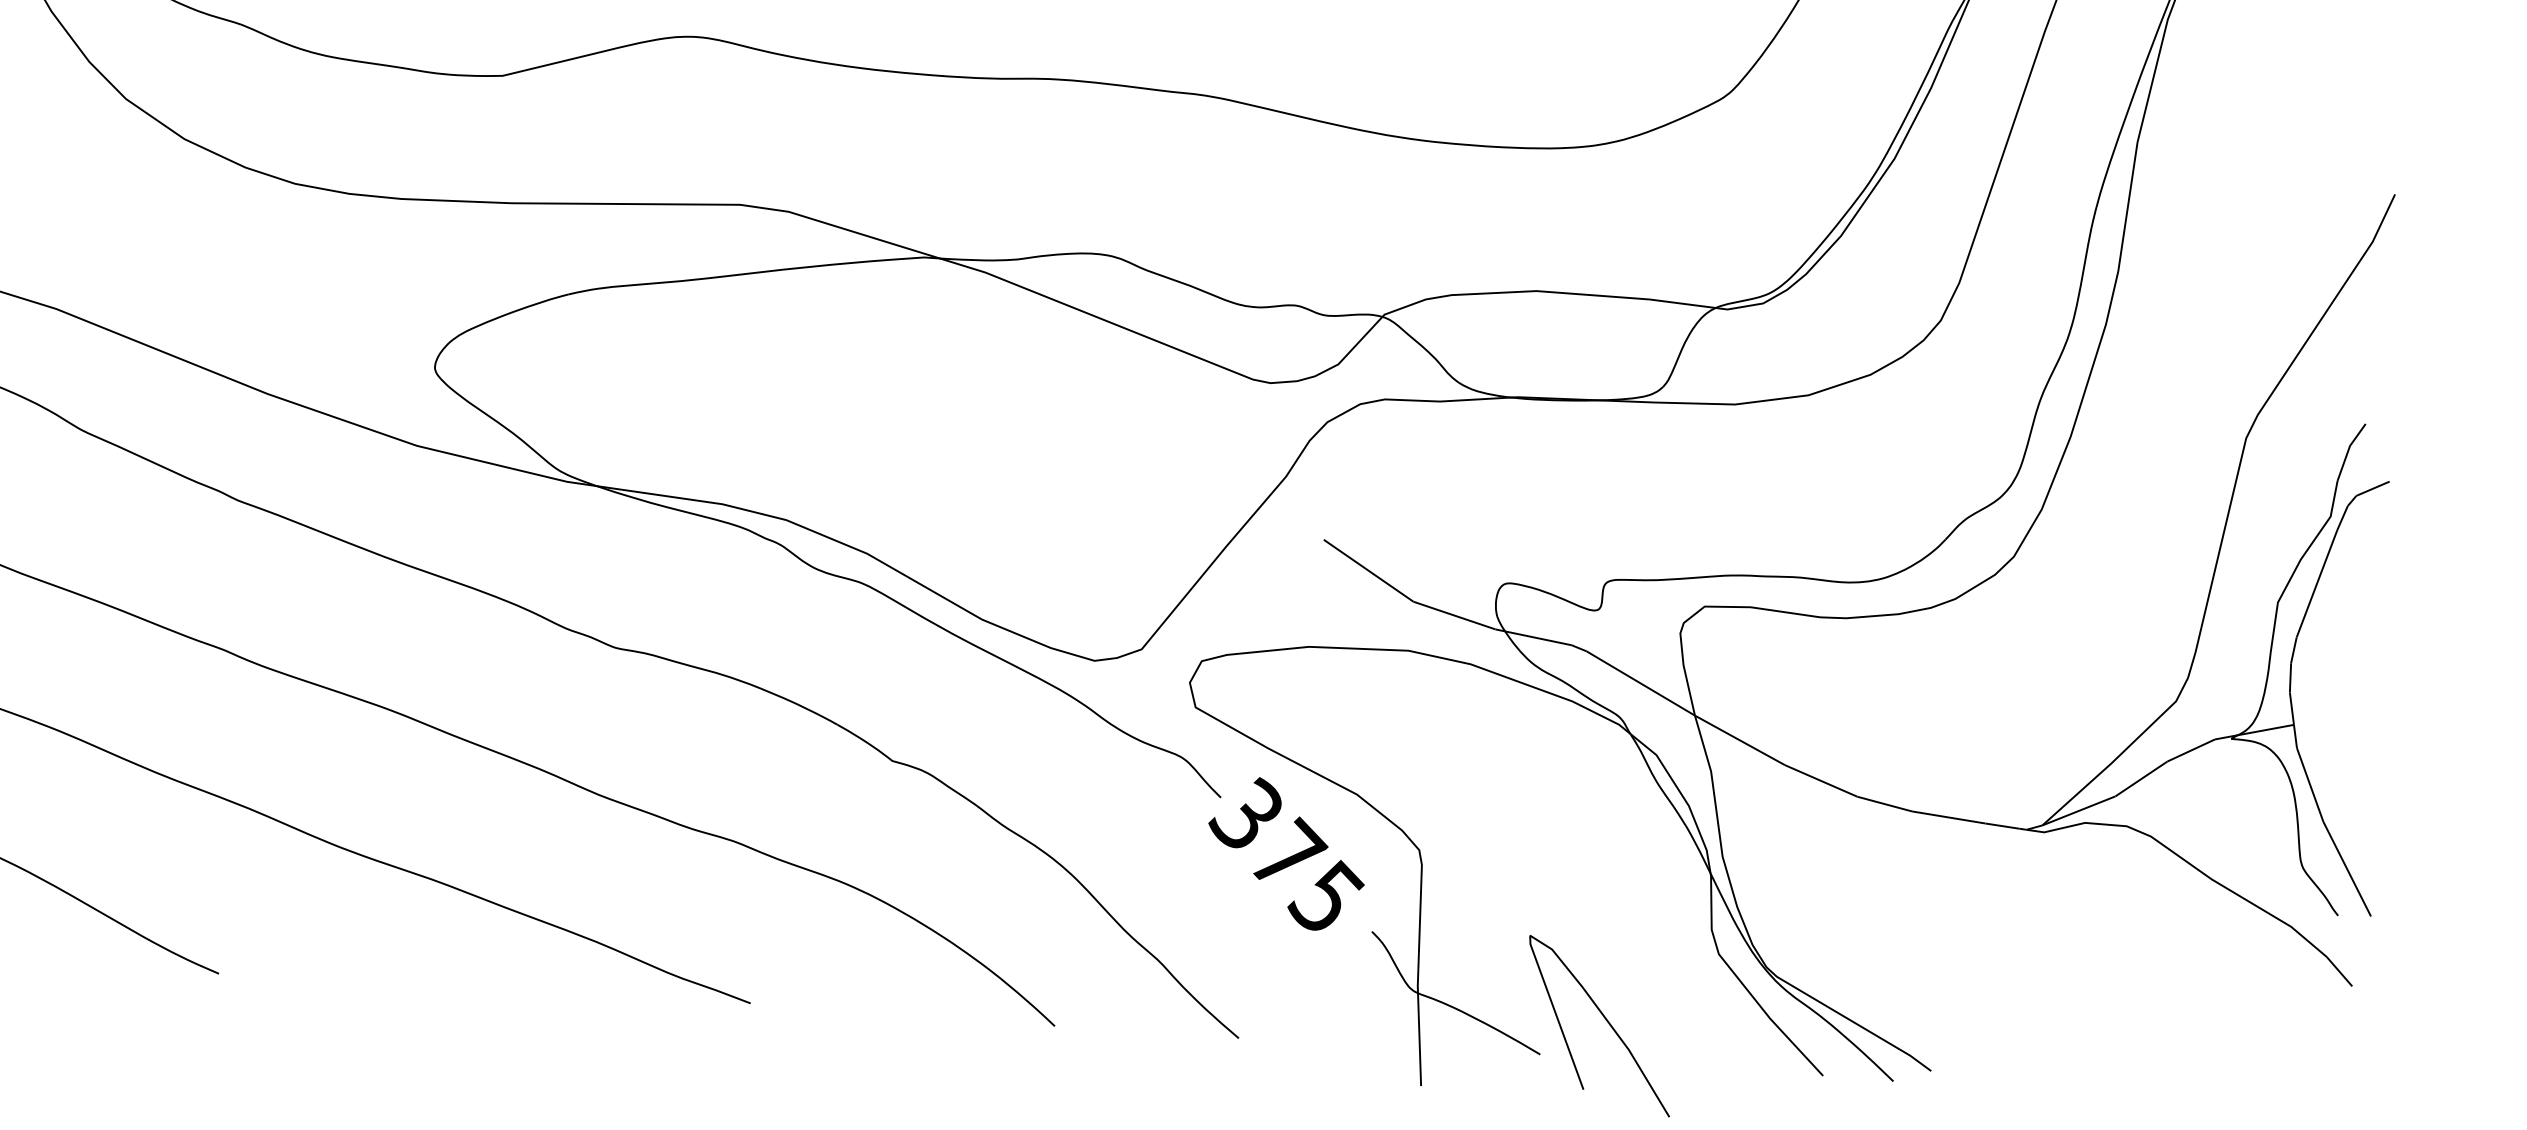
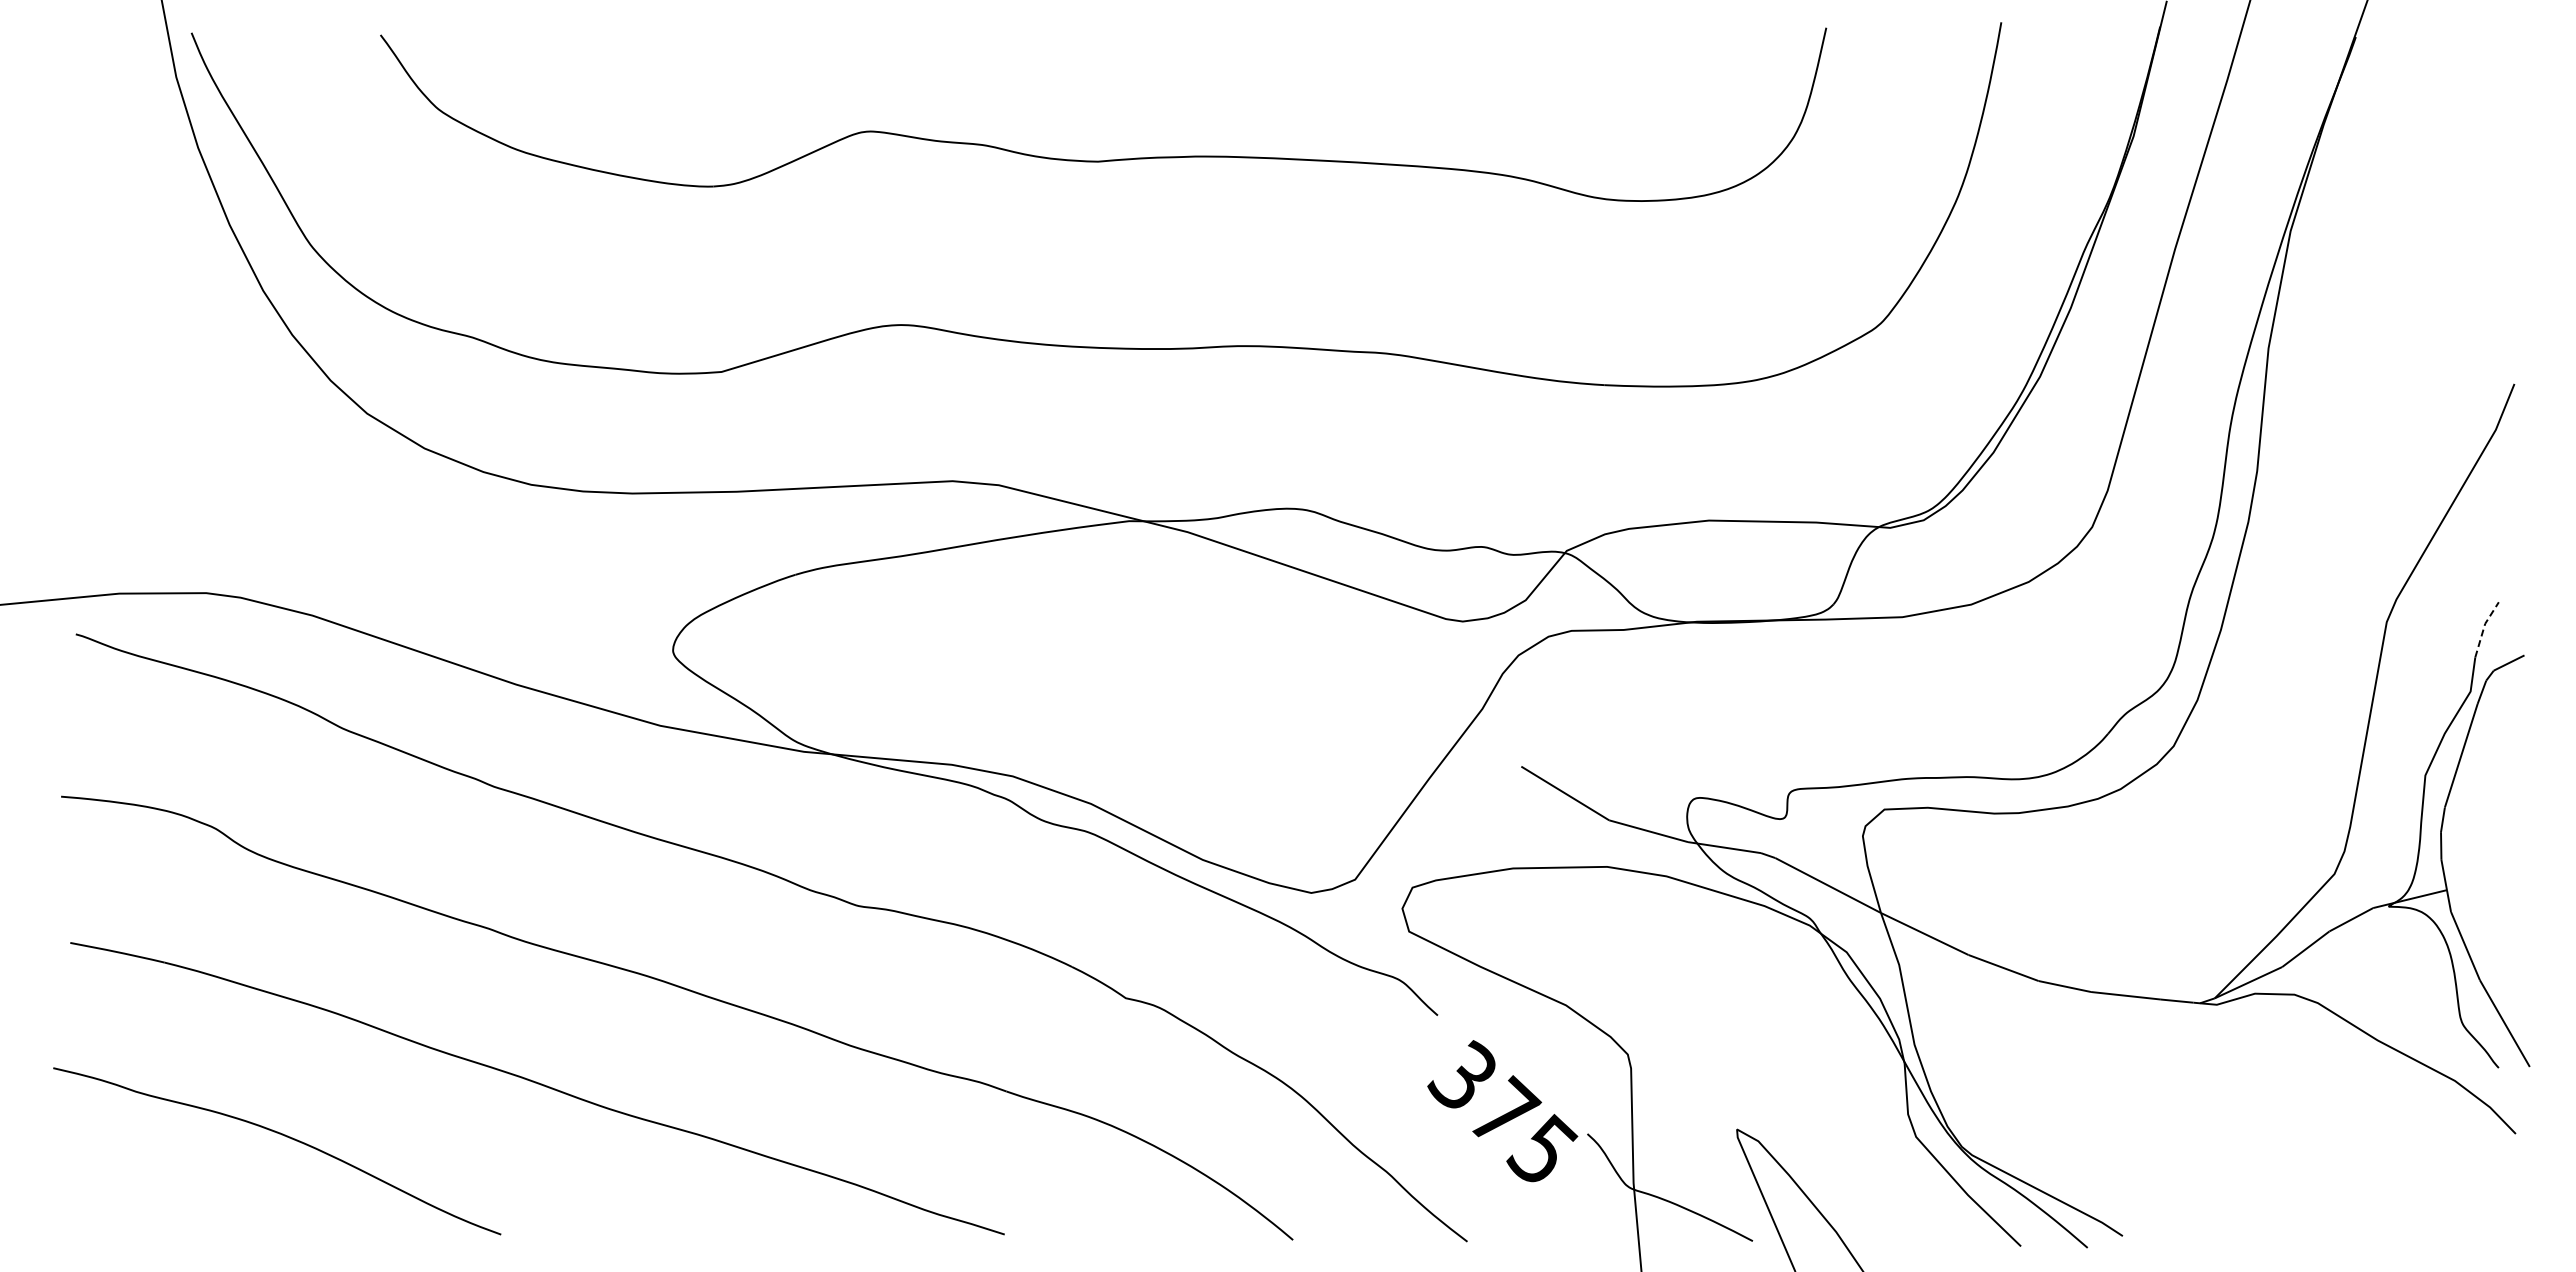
line: (2349, 449) -> (2484, 627), solid -> dashed
text: (1286, 854) -> (1502, 1111), moved

